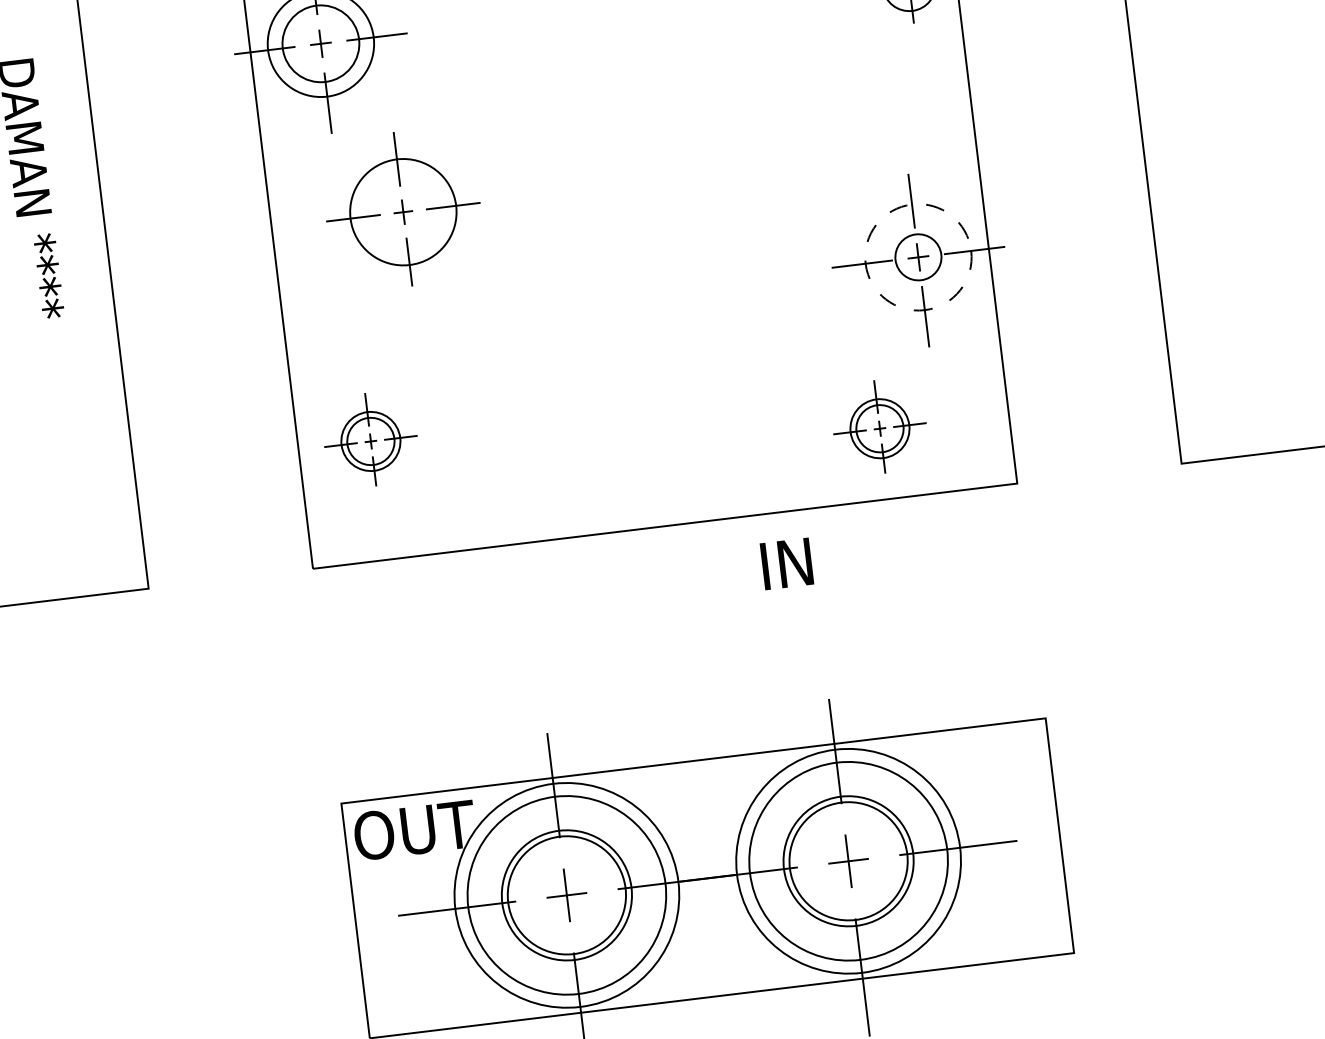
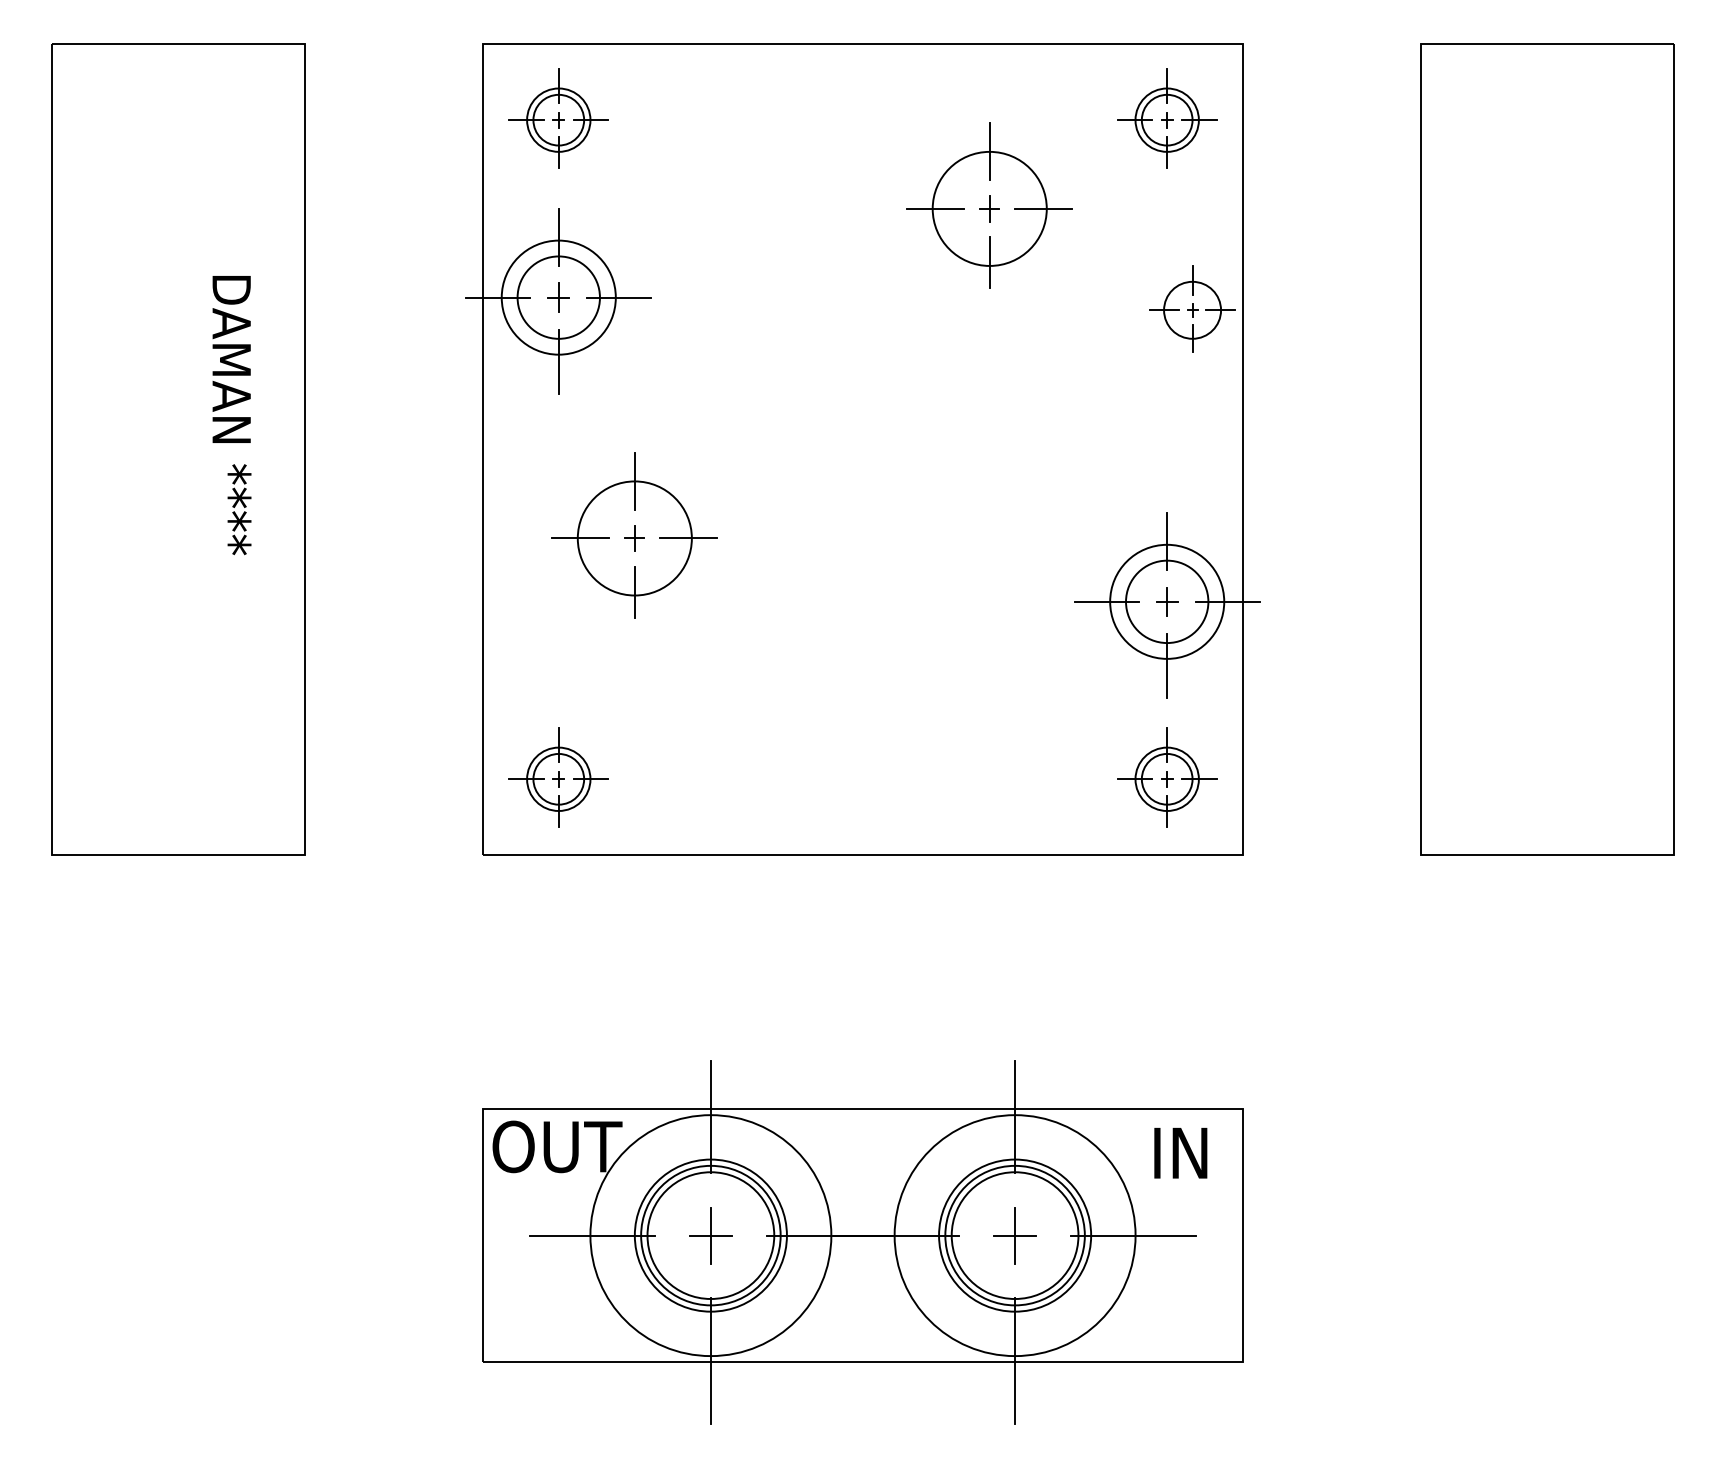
part: (402, 209) -> (634, 535), moved
circle: (918, 256) -> (1167, 601), dashed -> solid
circle: (918, 256) -> (1167, 601), size x1.67
part: (880, 427) -> (1167, 777), moved
part: (370, 439) -> (558, 777), moved
text: (786, 564) -> (1180, 1153), moved
circle: (848, 861) -> (1015, 1235), size x0.71
circle: (566, 895) -> (710, 1235), size x0.71

